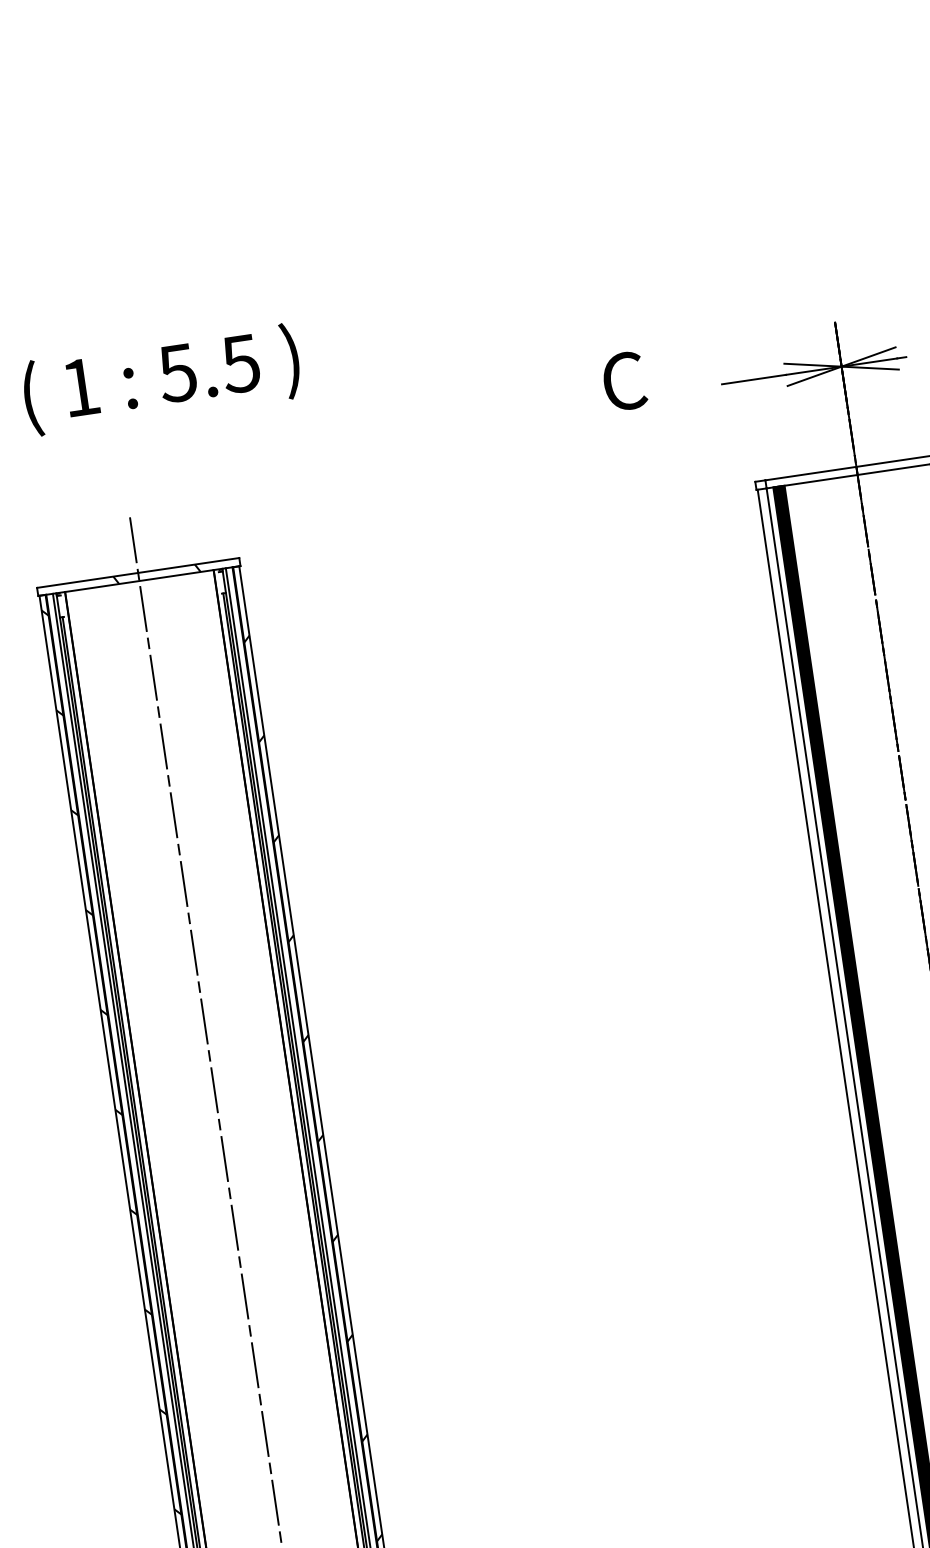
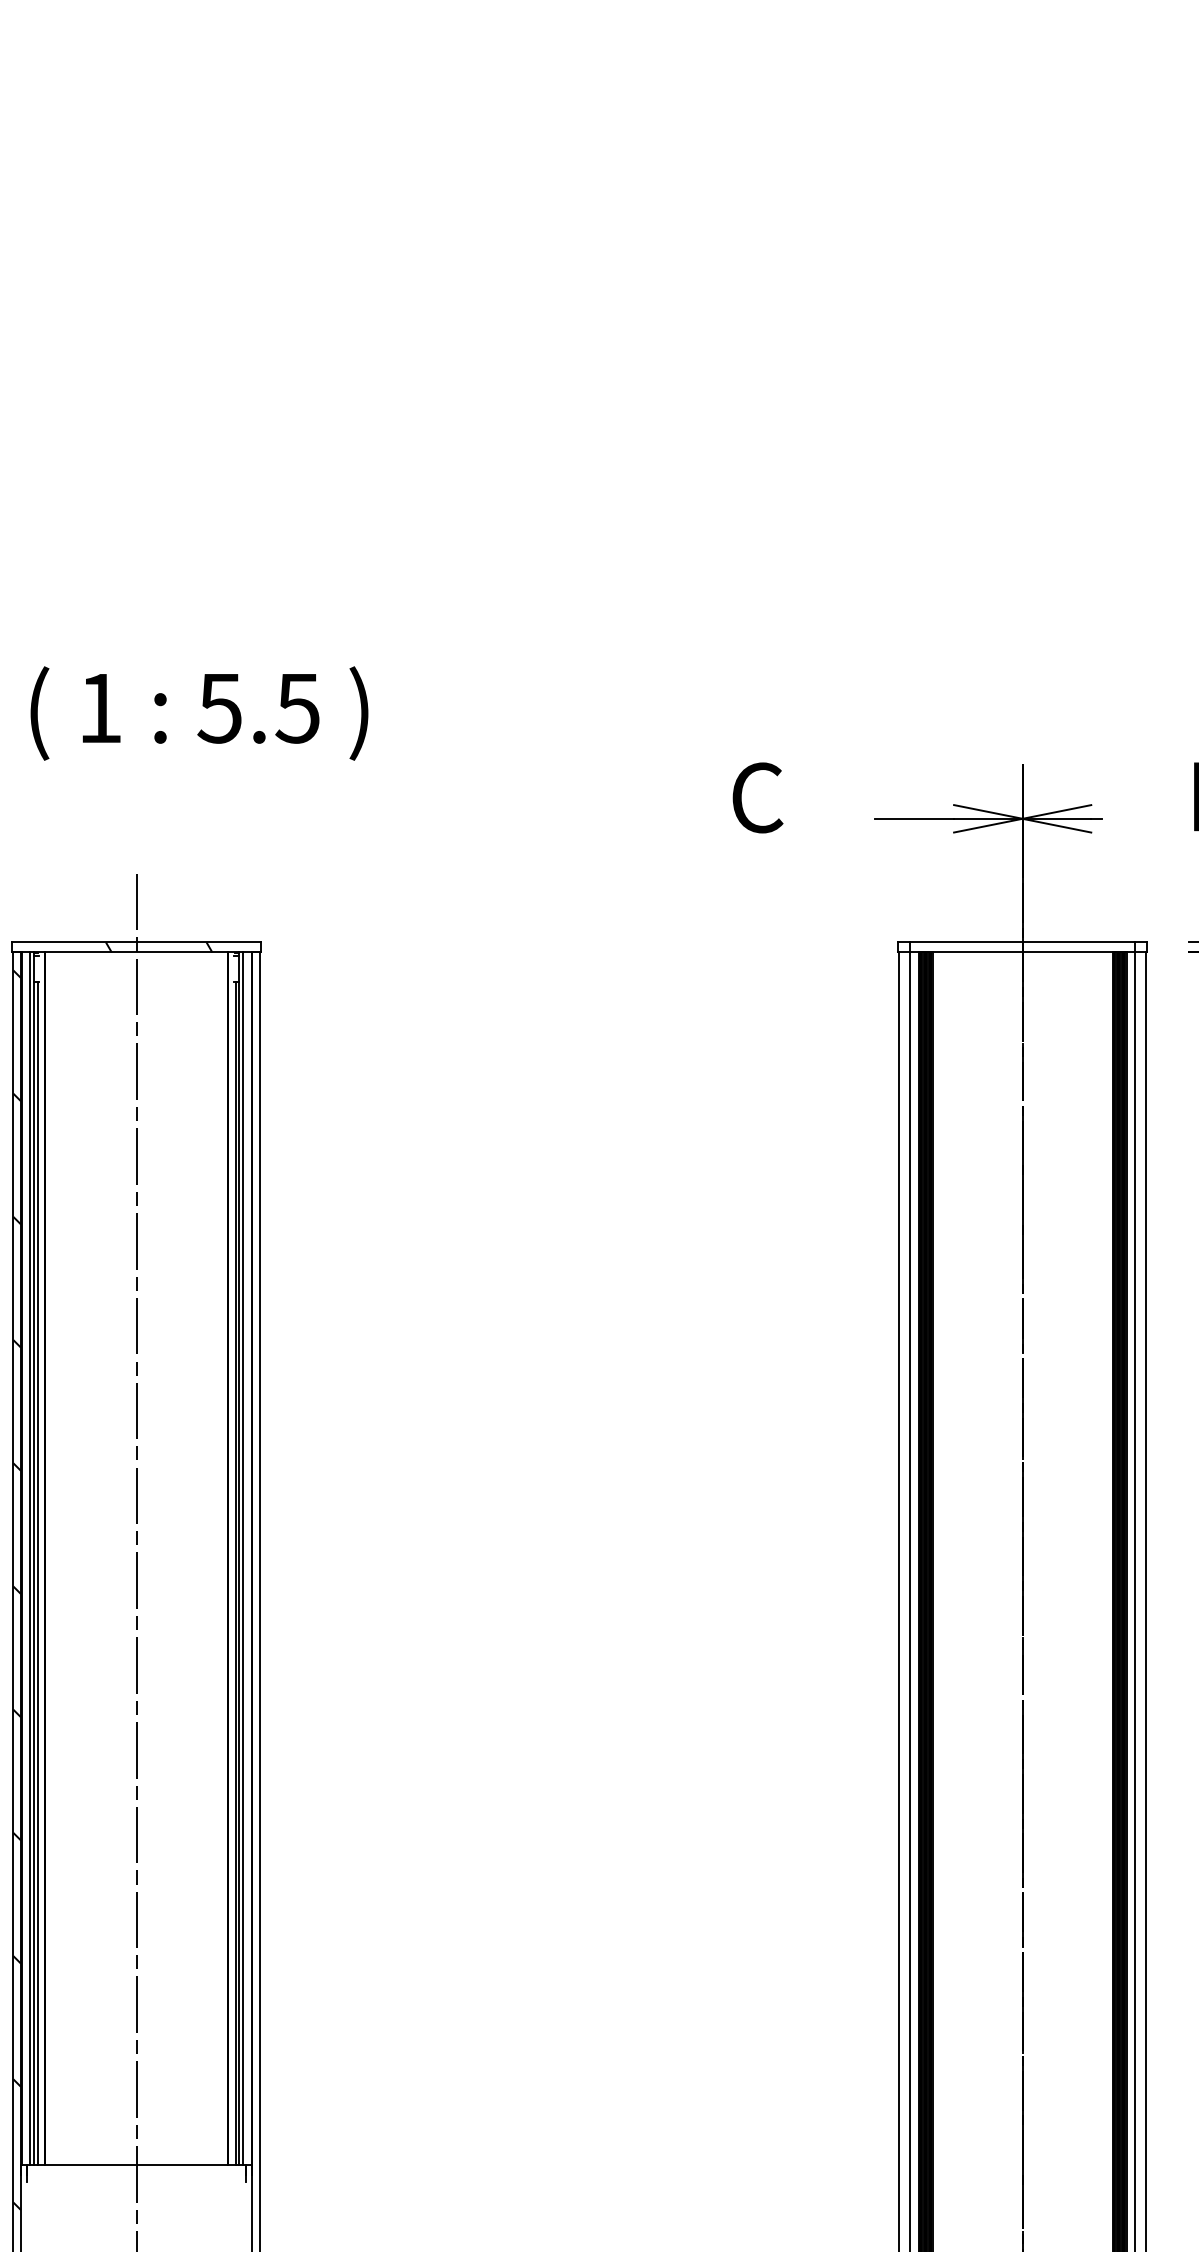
hatch: (312, 1088) -> (255, 1595), removed

